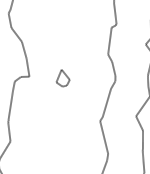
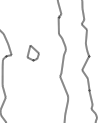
part: (62, 78) -> (32, 53), size x1.43

